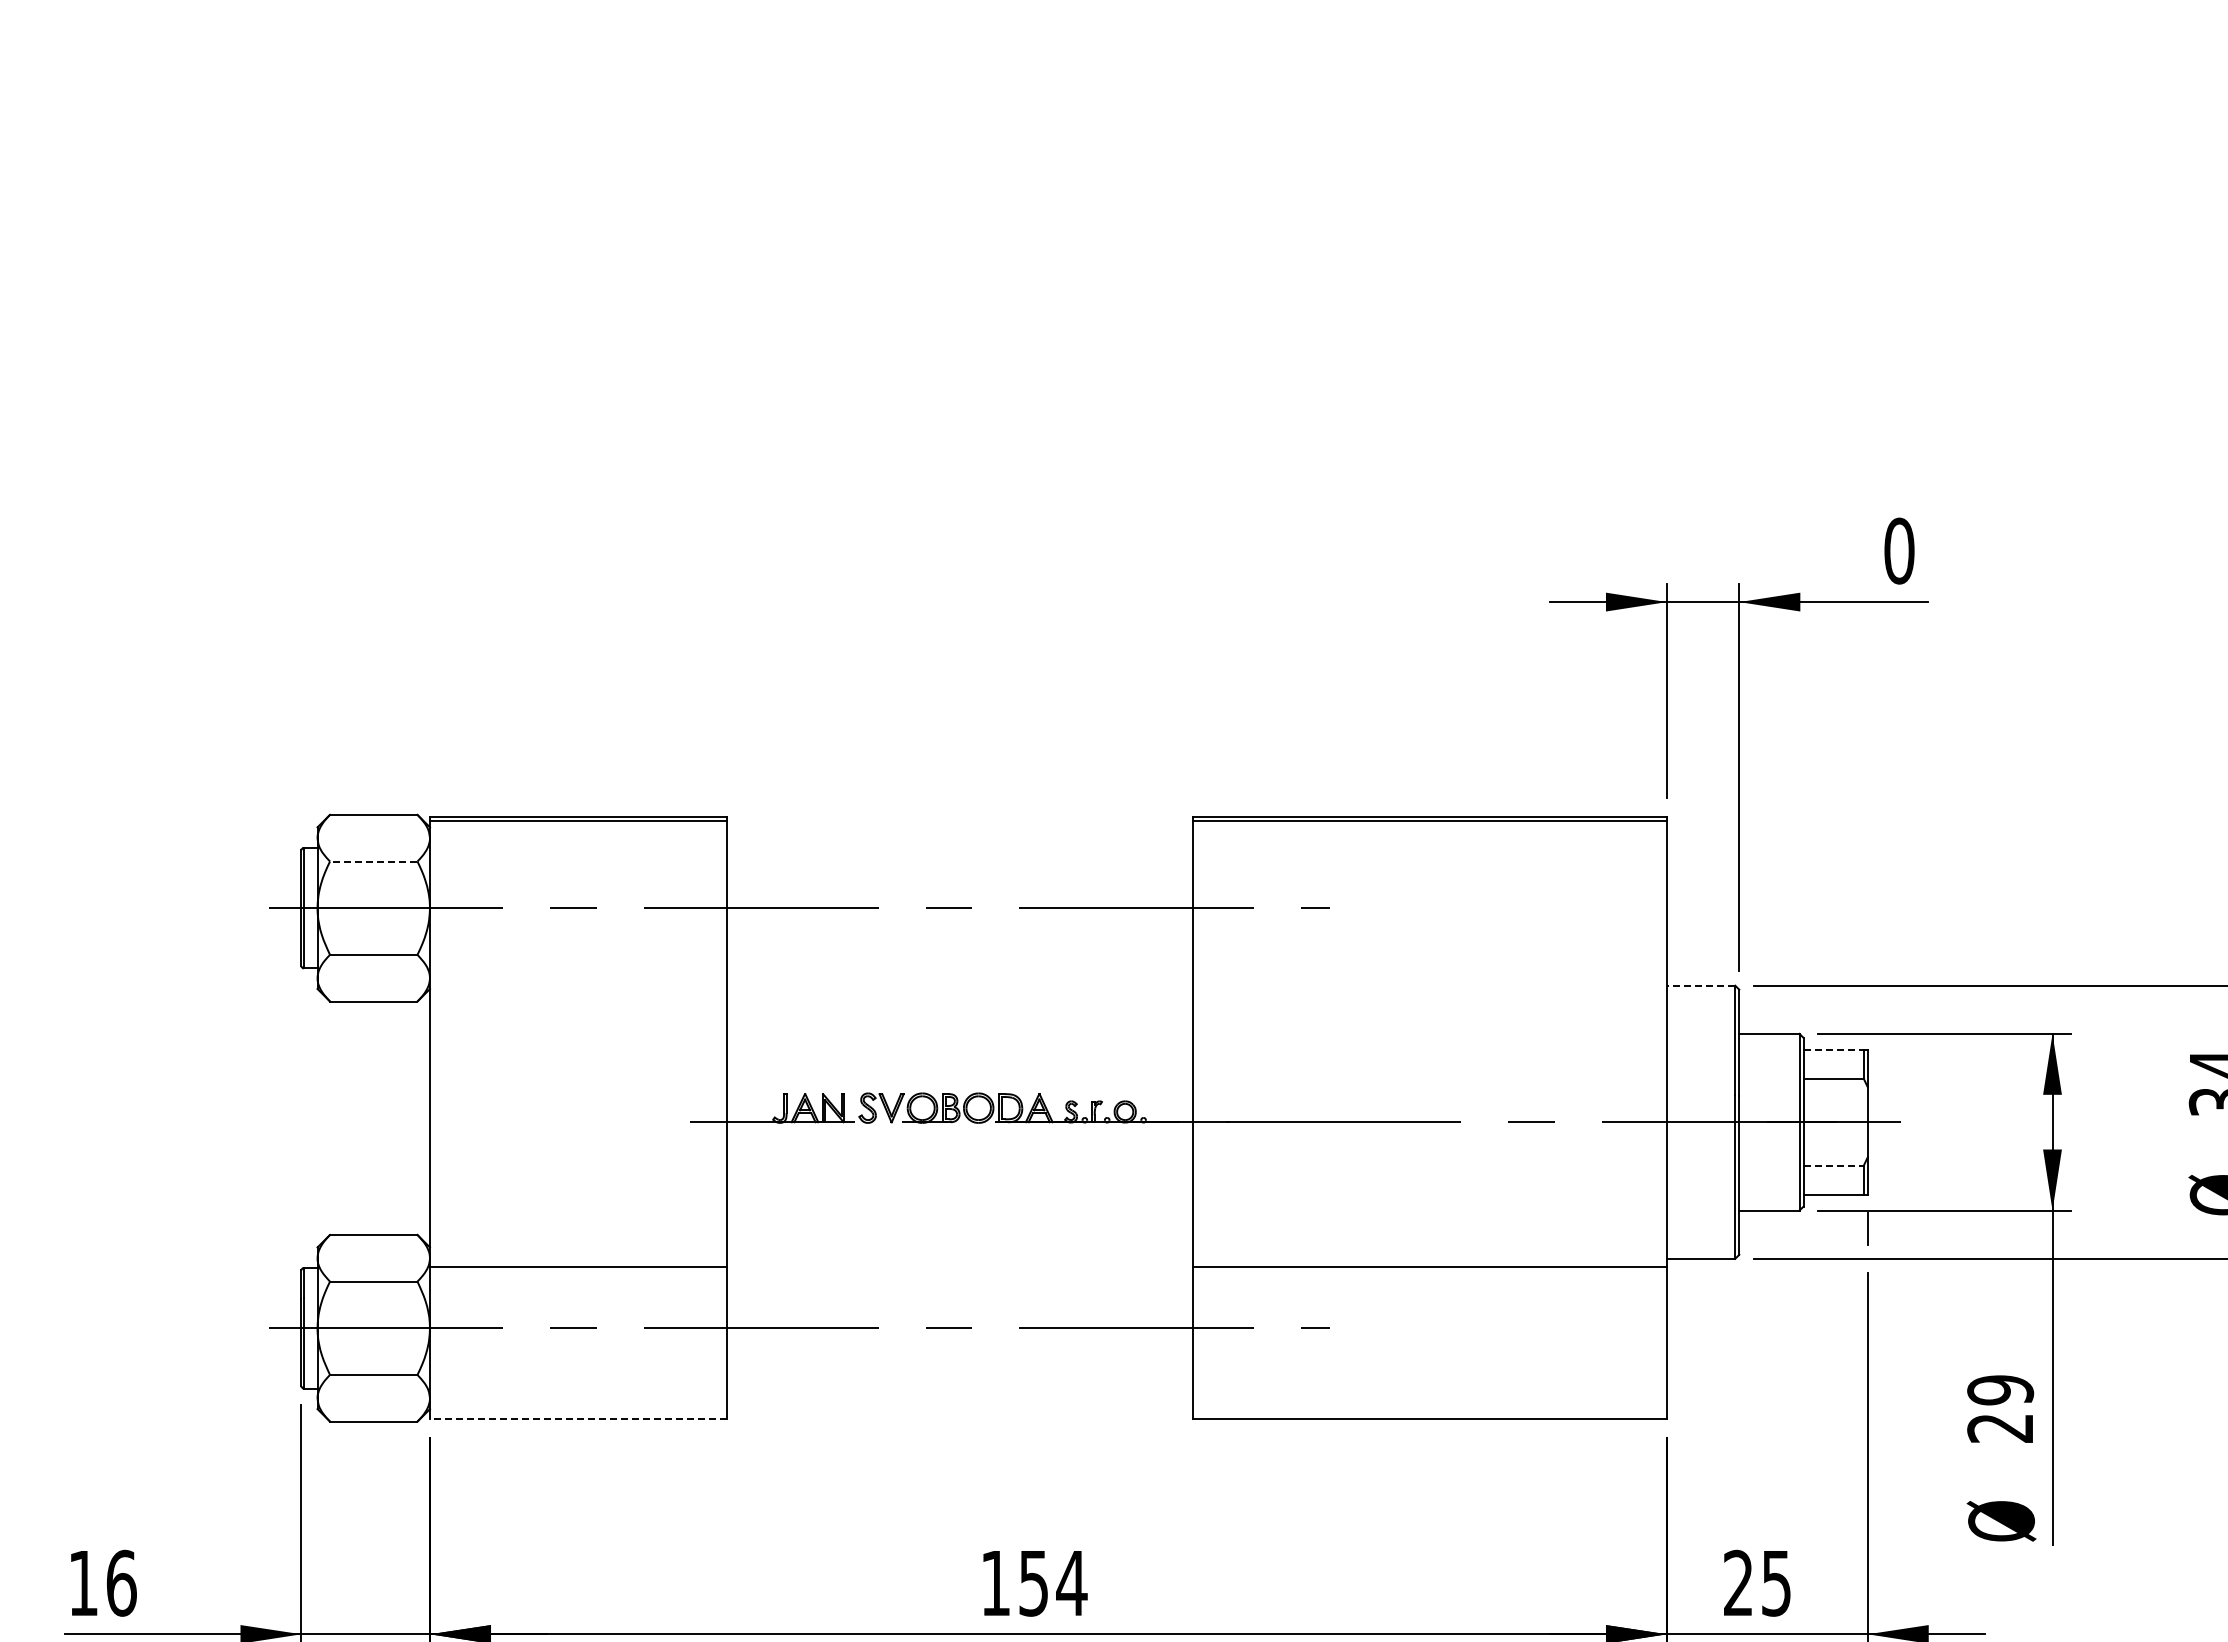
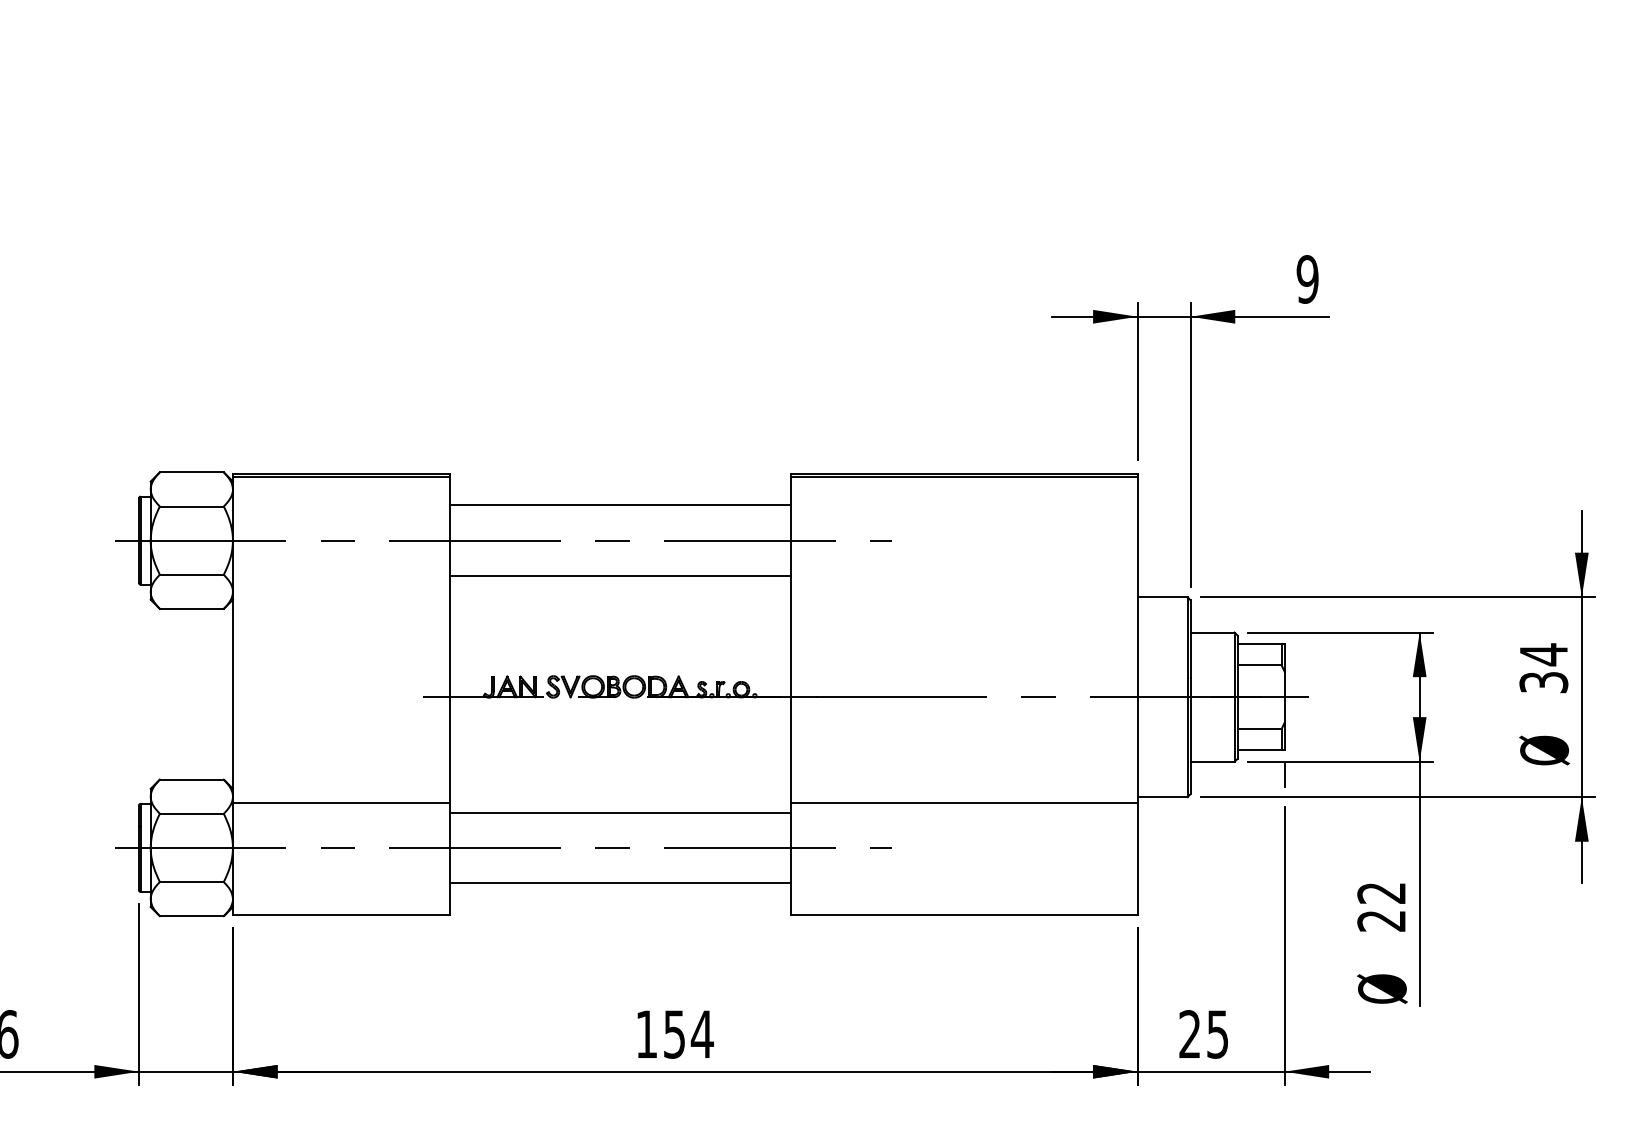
text: (1899, 550) -> (1307, 279), 0 -> 9
line: (960, 859) -> (620, 505), added
line: (373, 861) -> (191, 506), dashed -> solid
line: (960, 956) -> (620, 575), added
line: (1700, 985) -> (1162, 597), dashed -> solid
line: (1834, 1049) -> (1260, 644), dashed -> solid
line: (1834, 1165) -> (1260, 728), dashed -> solid
line: (960, 1280) -> (620, 812), added
line: (960, 1376) -> (620, 883), added
text: (2000, 1390) -> (1381, 893), 29 -> 22
line: (578, 1419) -> (341, 914), dashed -> solid

